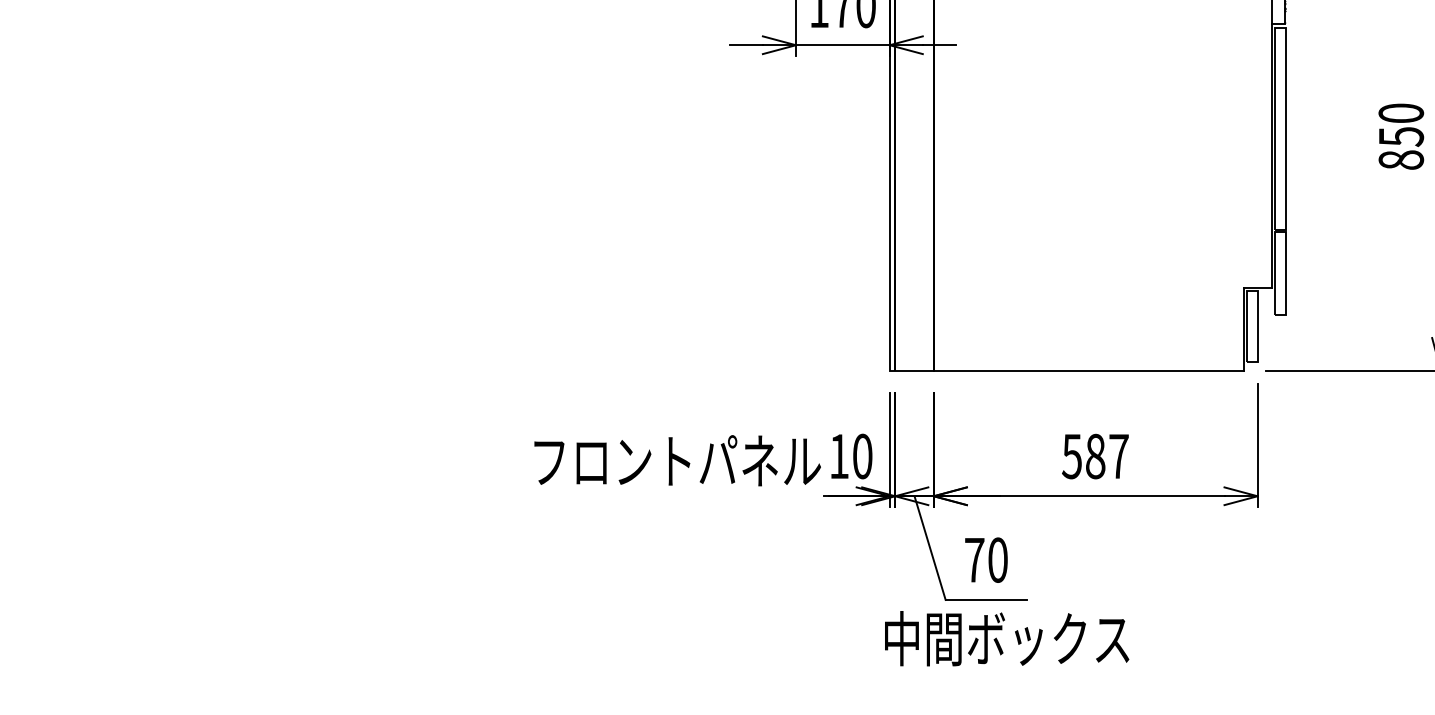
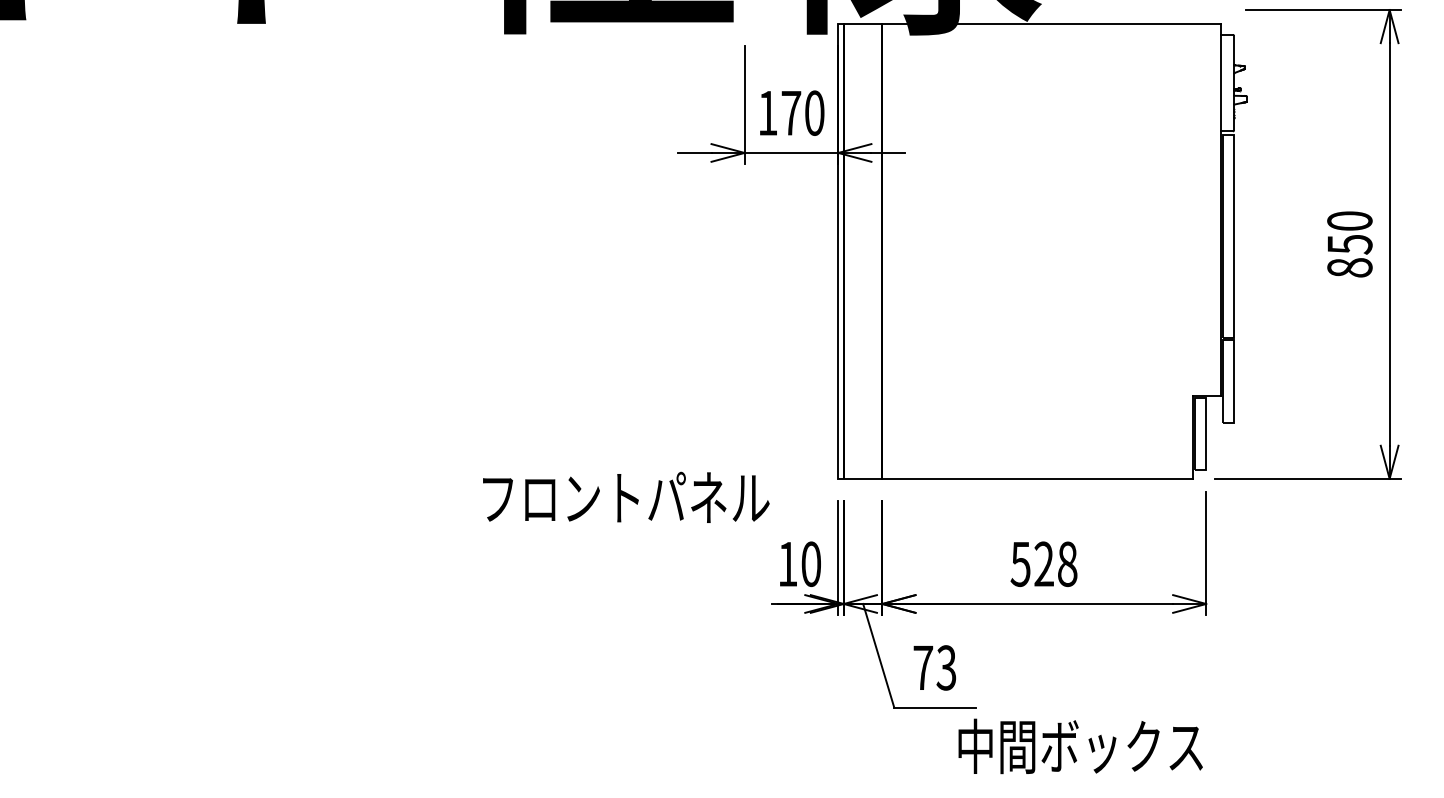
text: (1106, 456) -> (1055, 564), 587 -> 528
text: (677, 459) -> (626, 496), moved
text: (997, 559) -> (946, 667), 70 -> 73
text: (1006, 638) -> (1080, 746), moved

